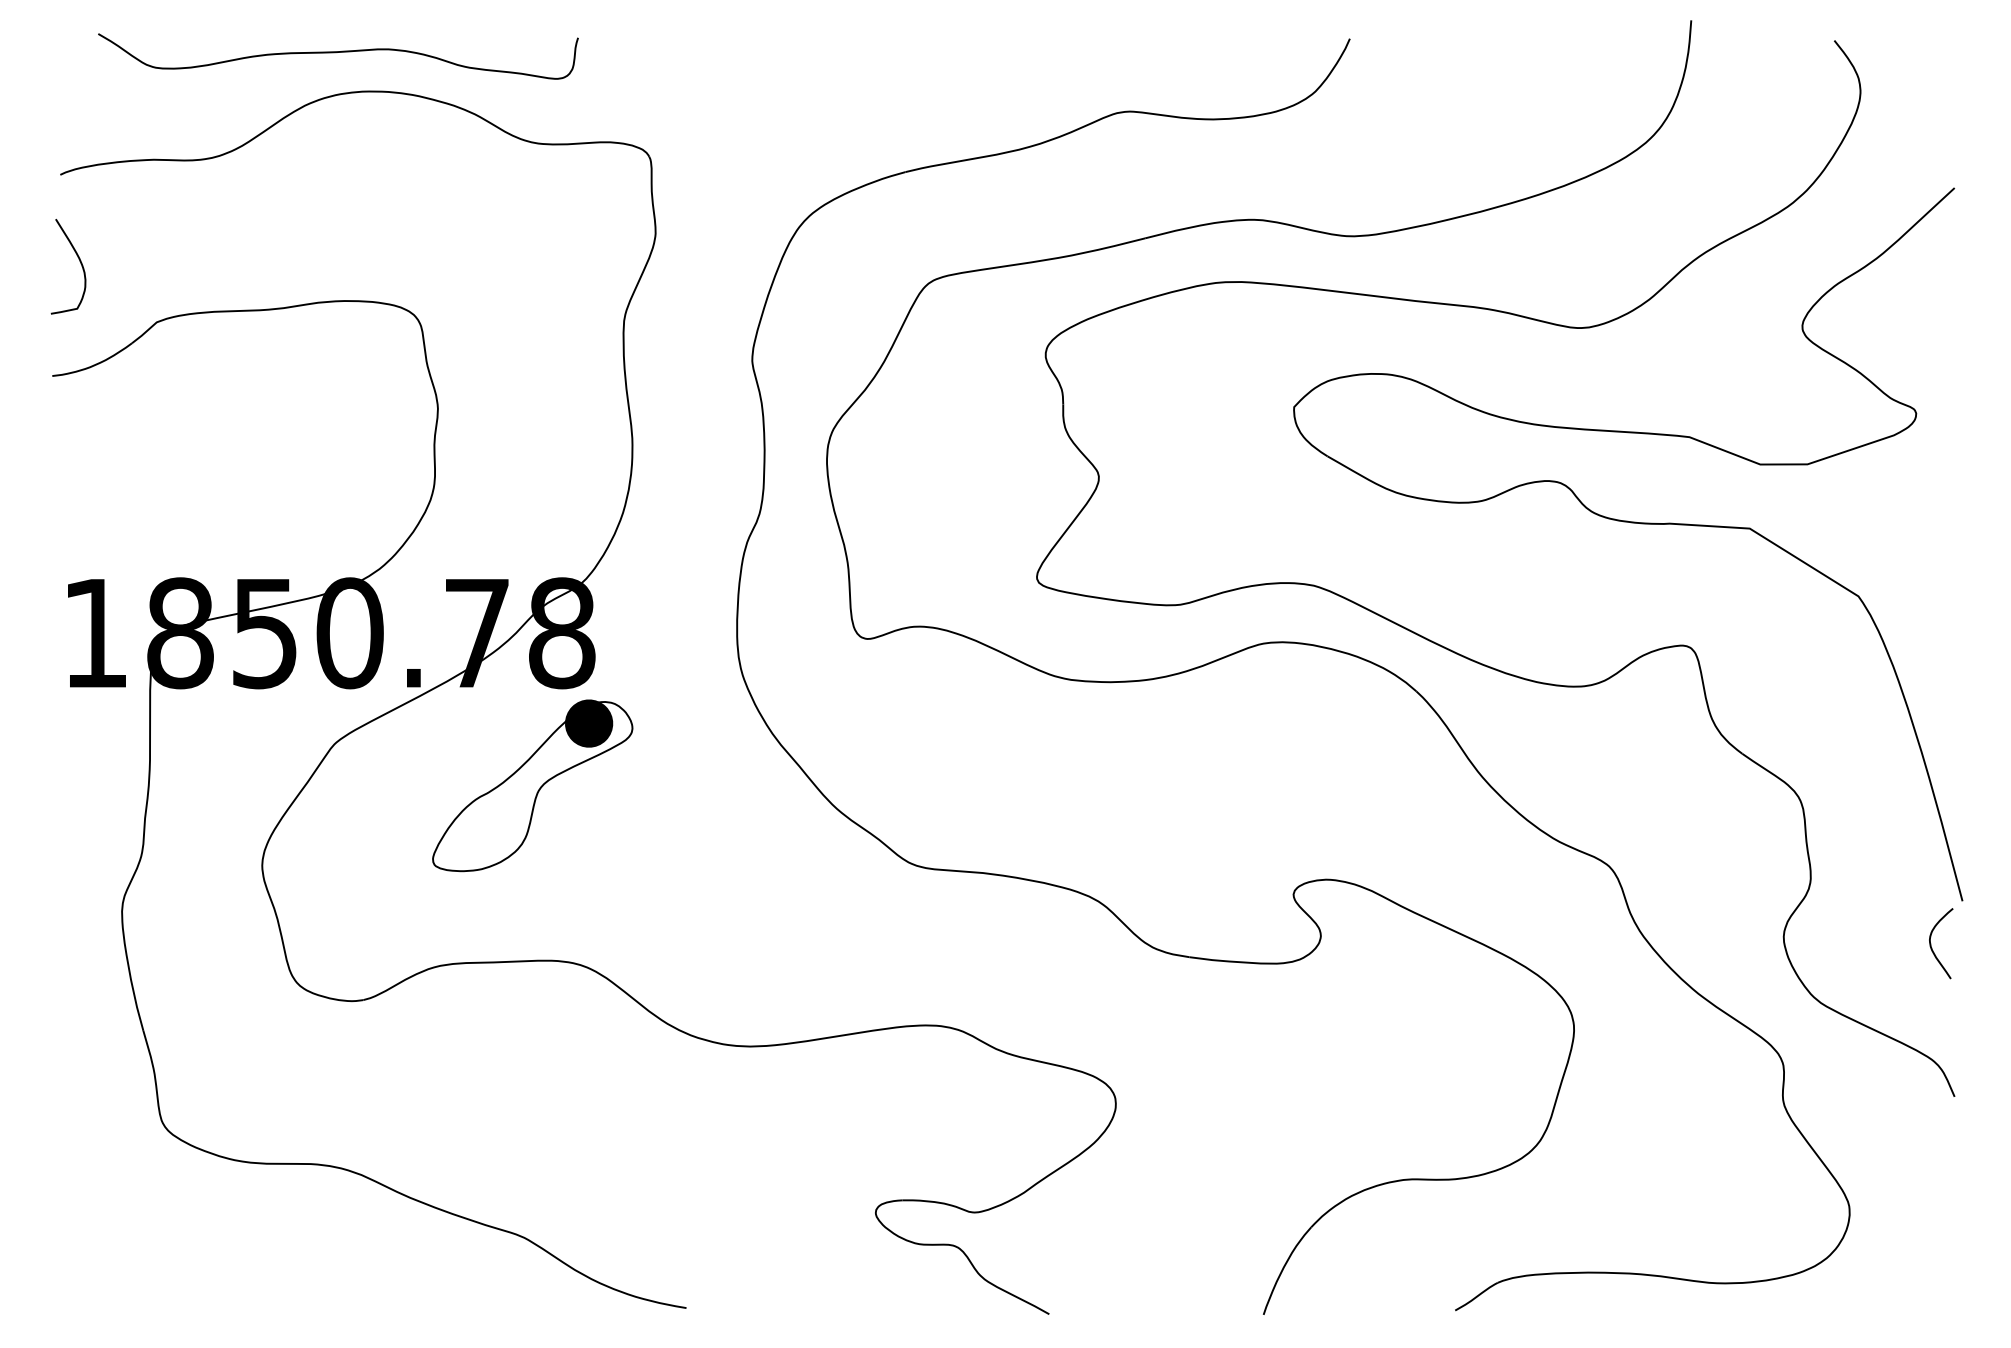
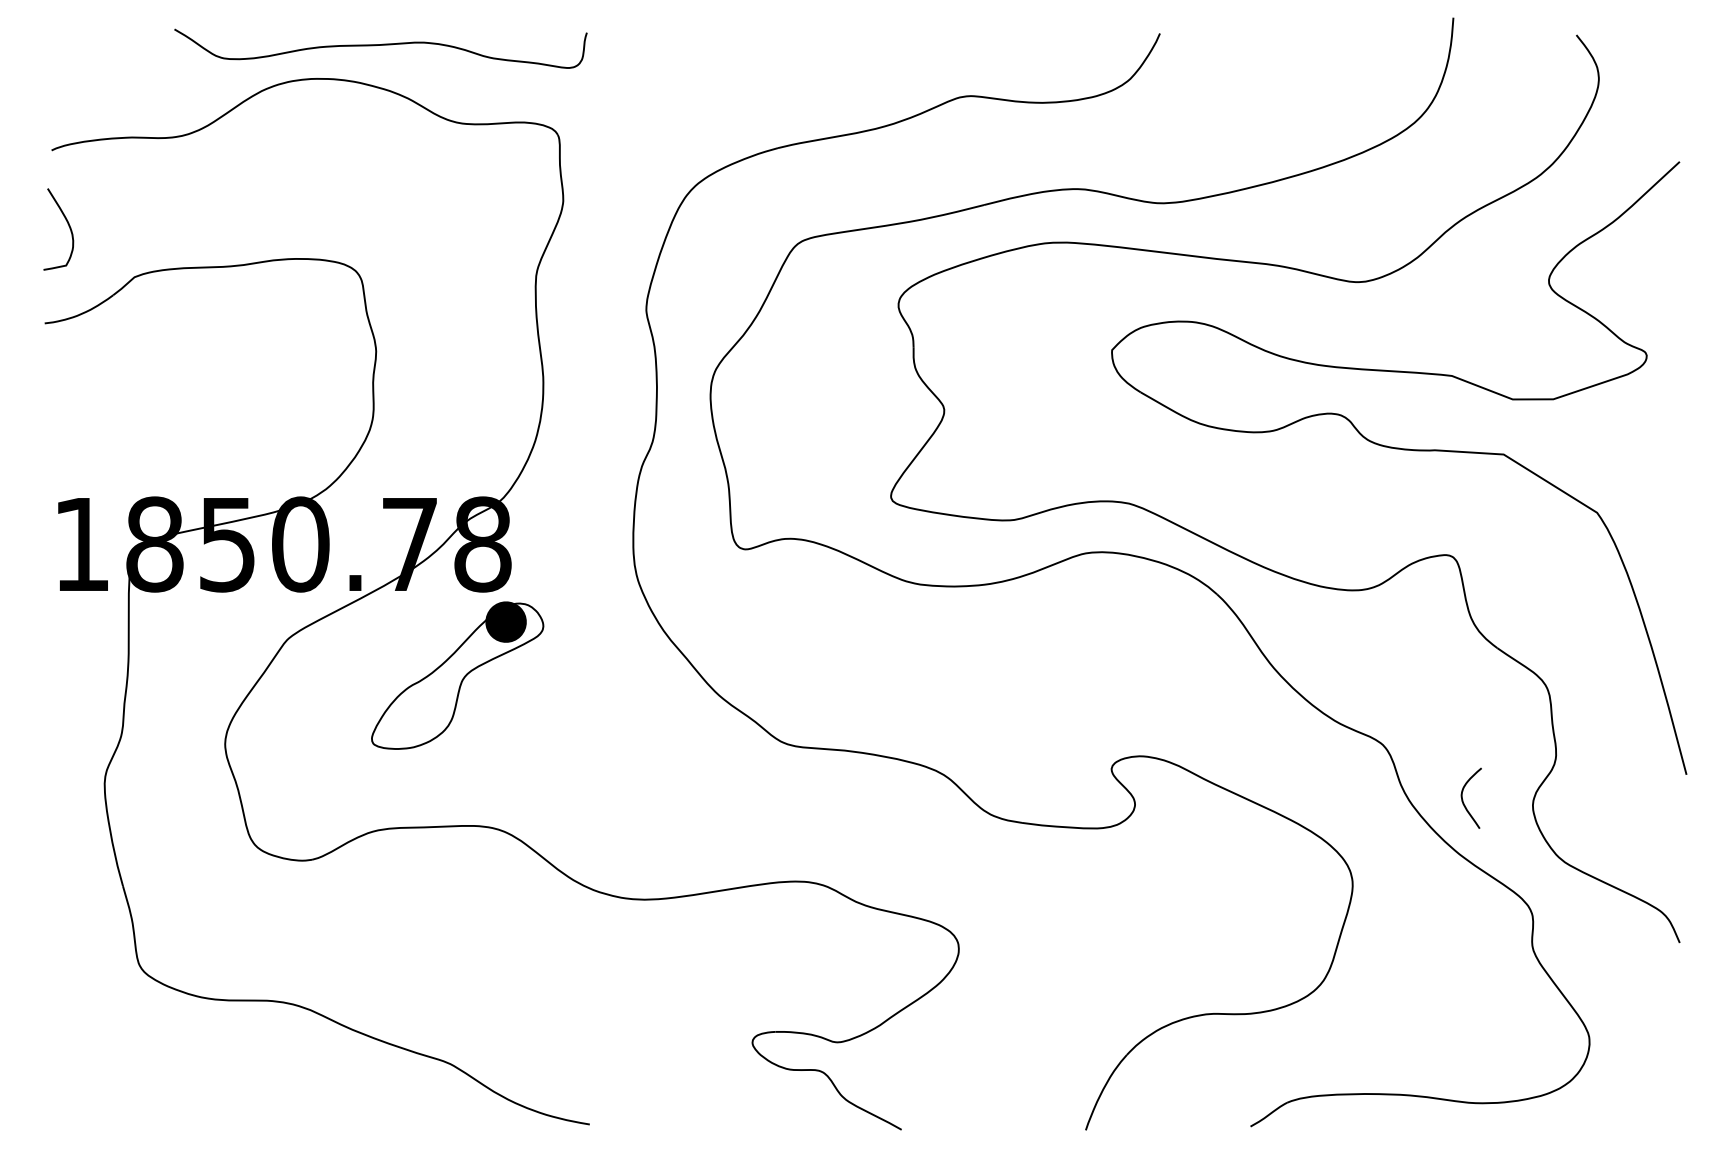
curve: (336, 53) -> (379, 46), moved
curve: (1931, 943) -> (1463, 798), moved

